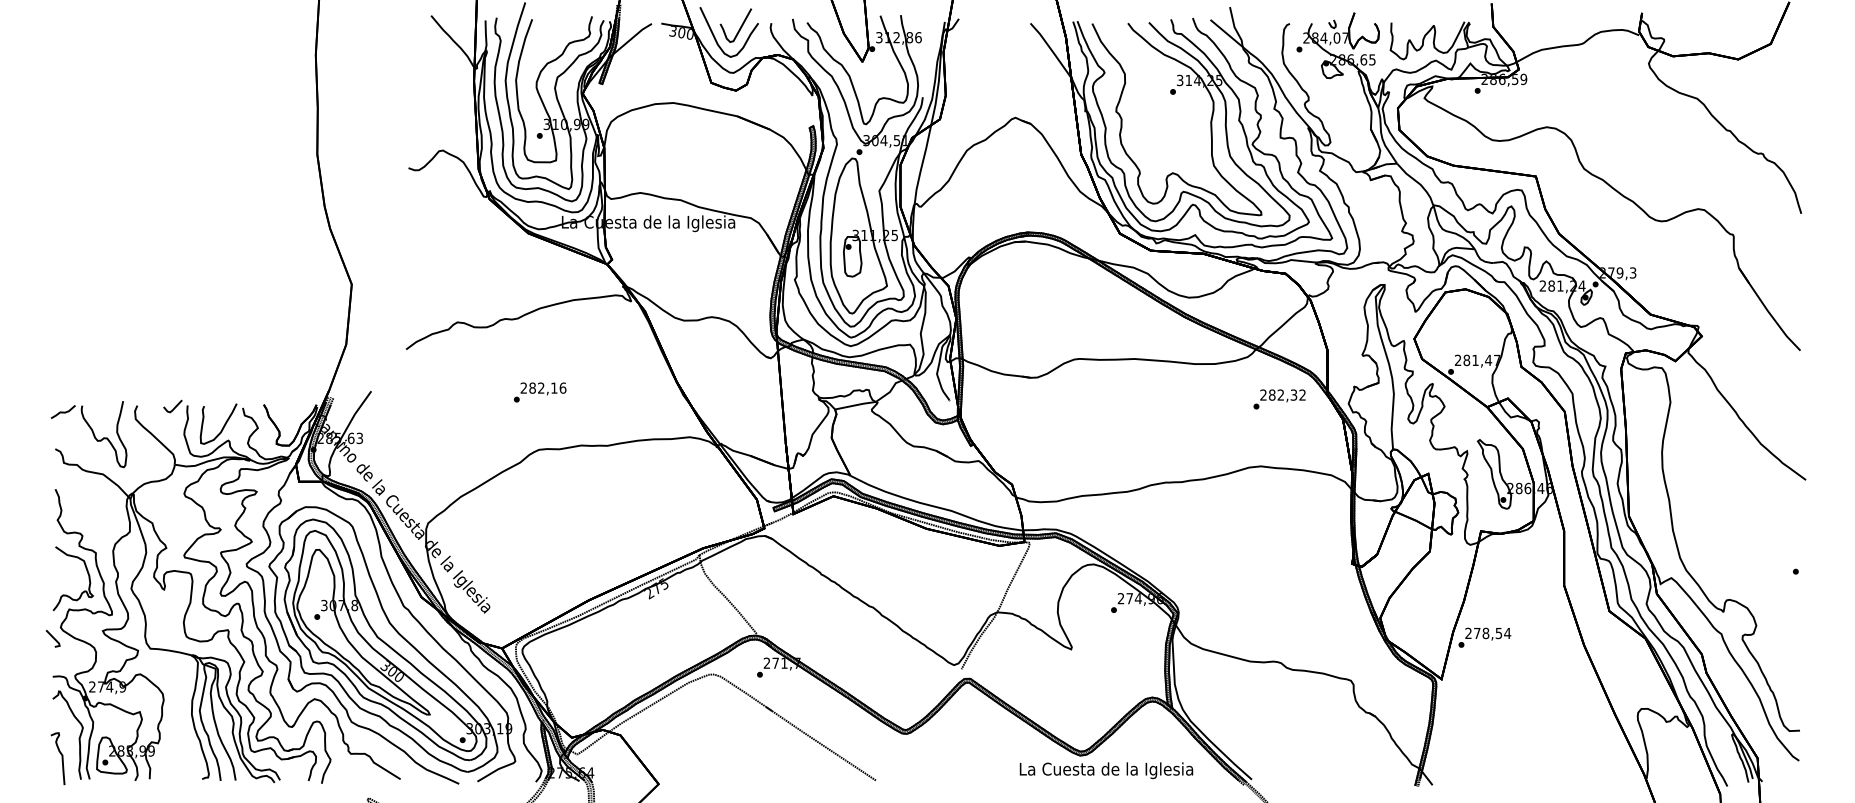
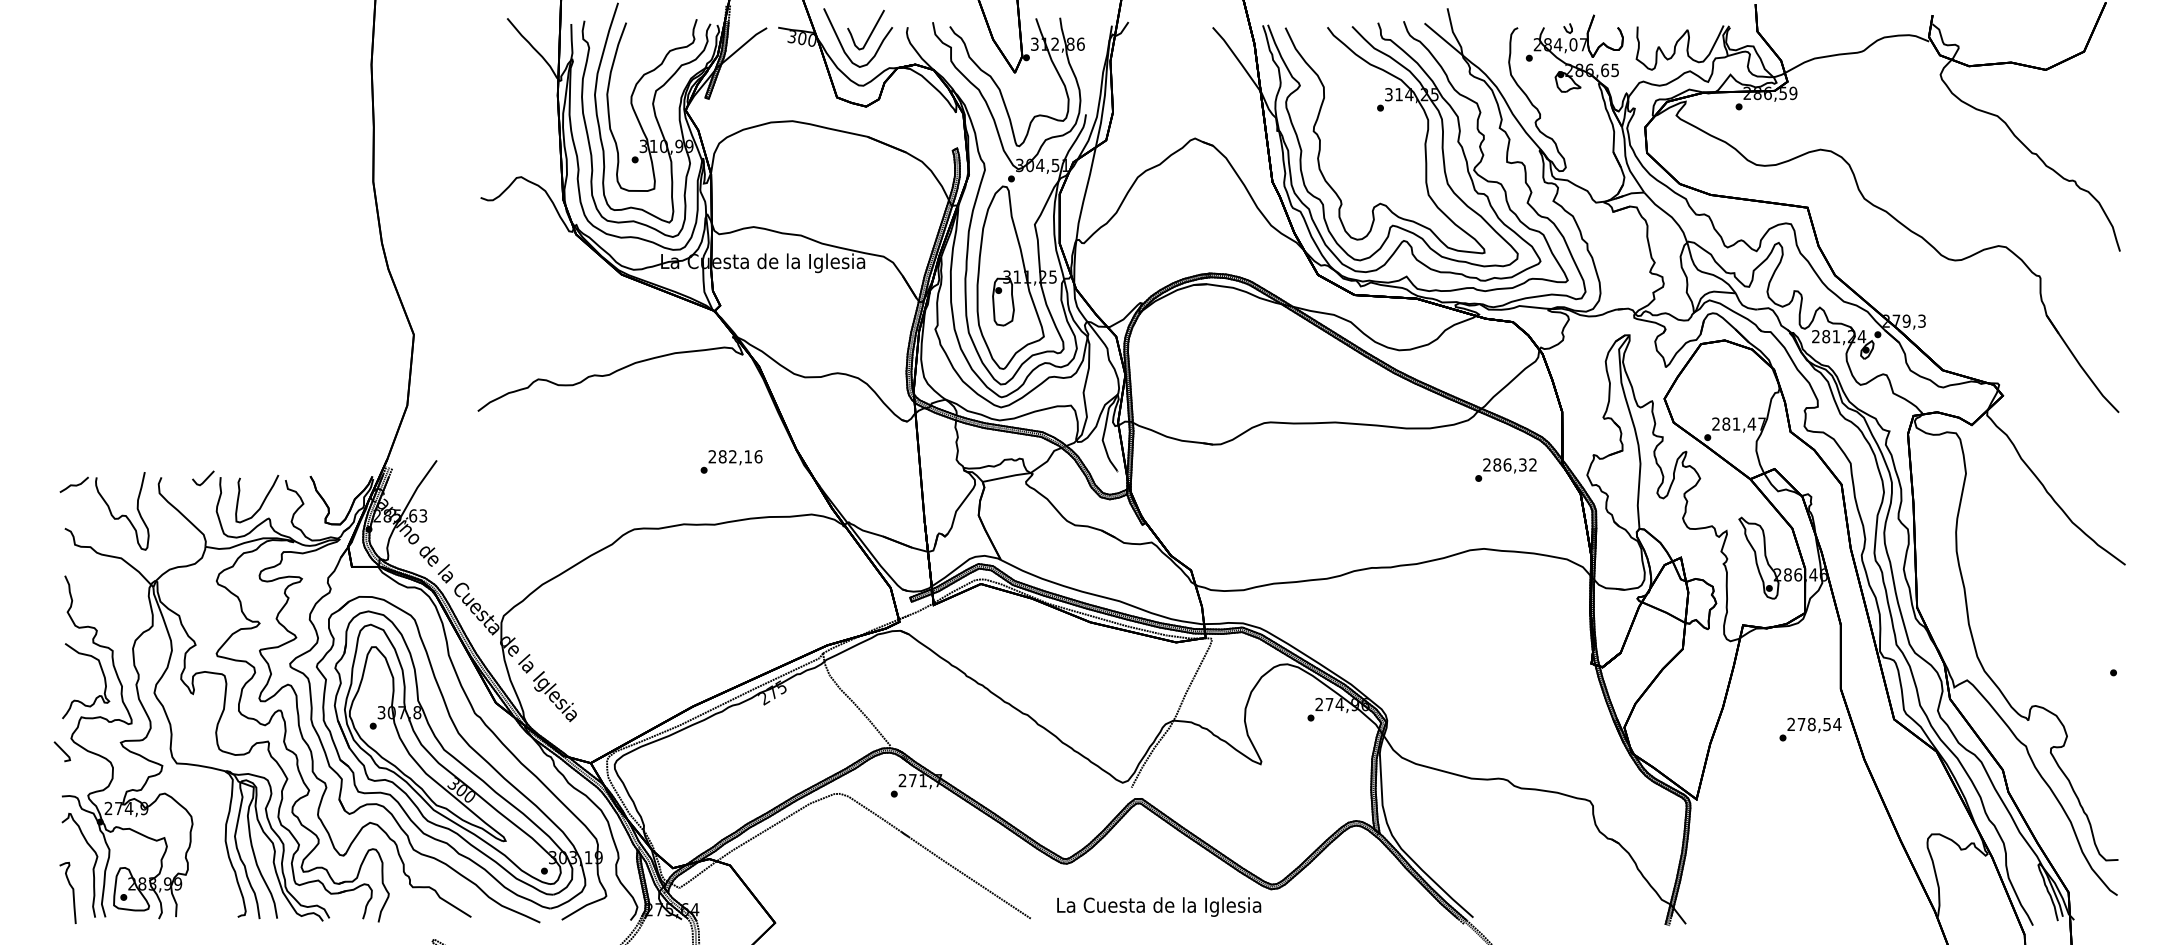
text: (540, 392) -> (731, 461), moved
text: (1280, 394) -> (1507, 464), 282,32 -> 286,32
text: (1484, 637) -> (1810, 729), moved
text: (1106, 770) -> (1159, 906), moved

